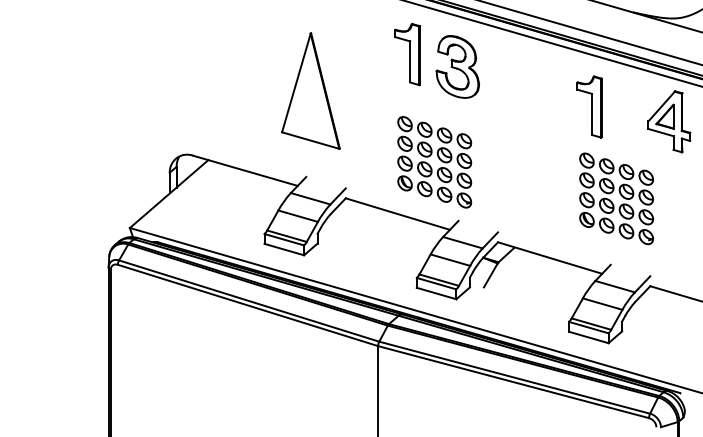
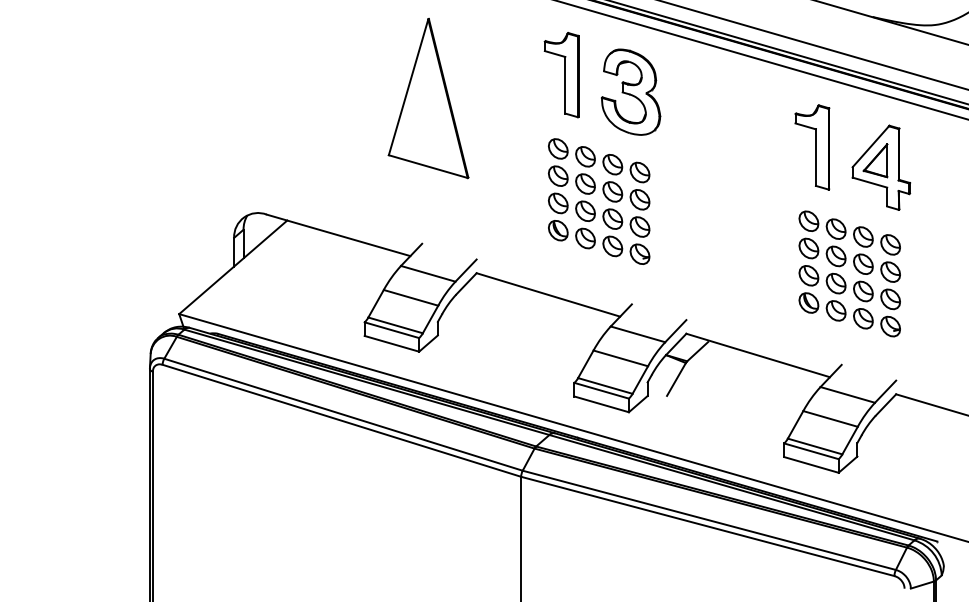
part: (310, 91) -> (428, 98), moved
part: (669, 121) -> (881, 167), moved
part: (430, 165) -> (593, 206), moved

